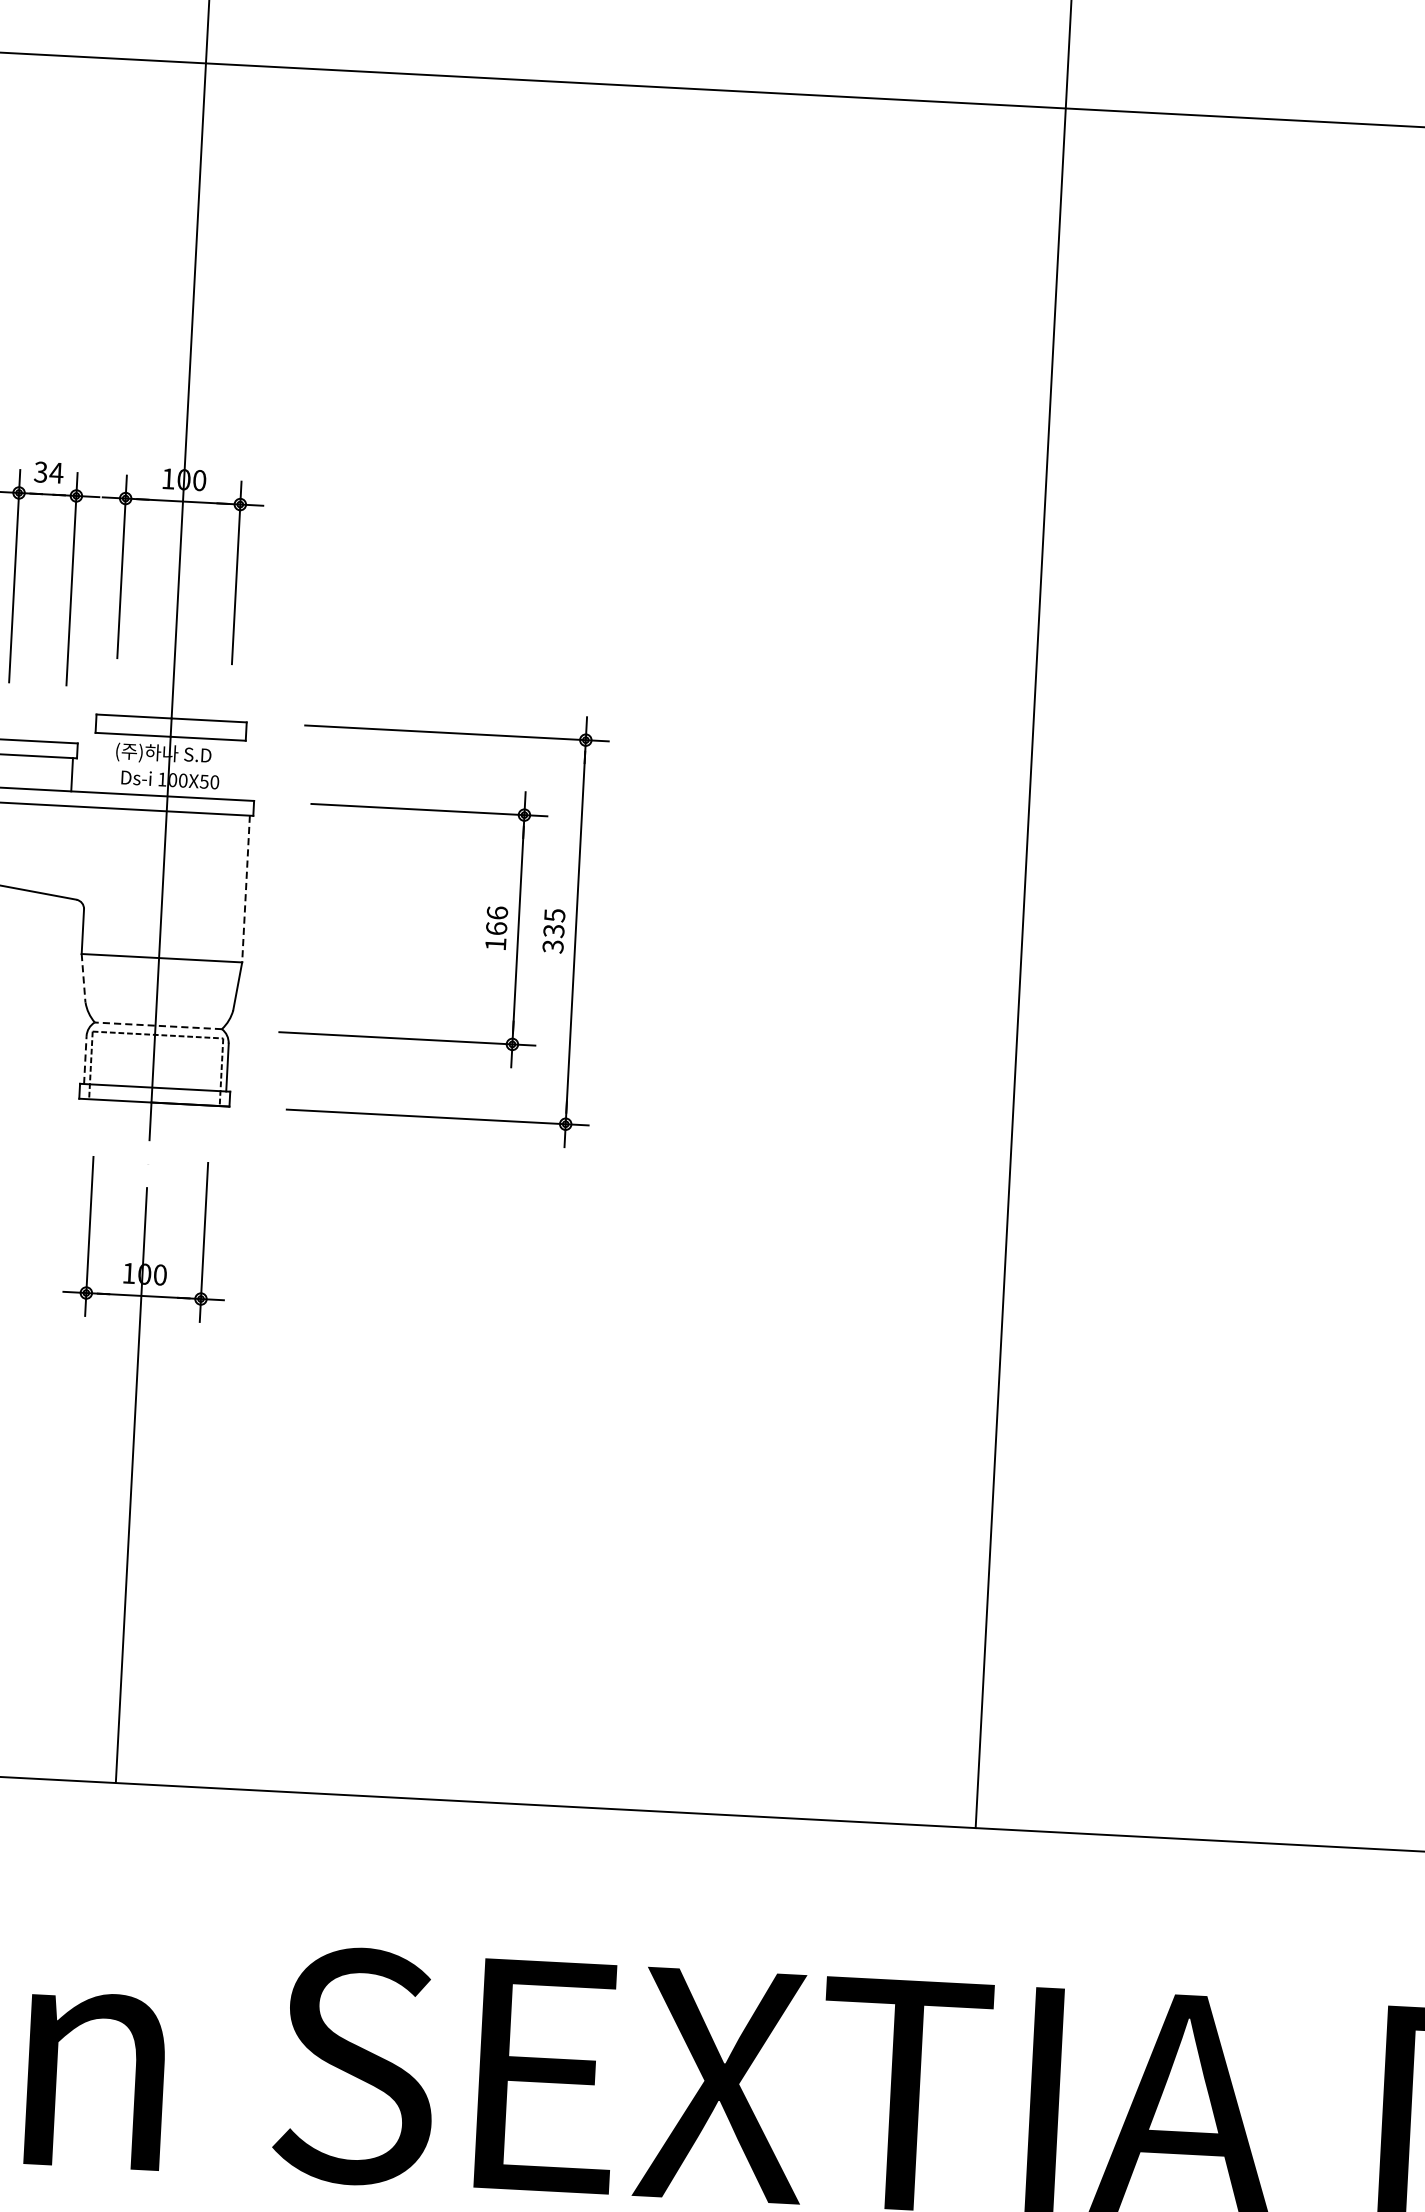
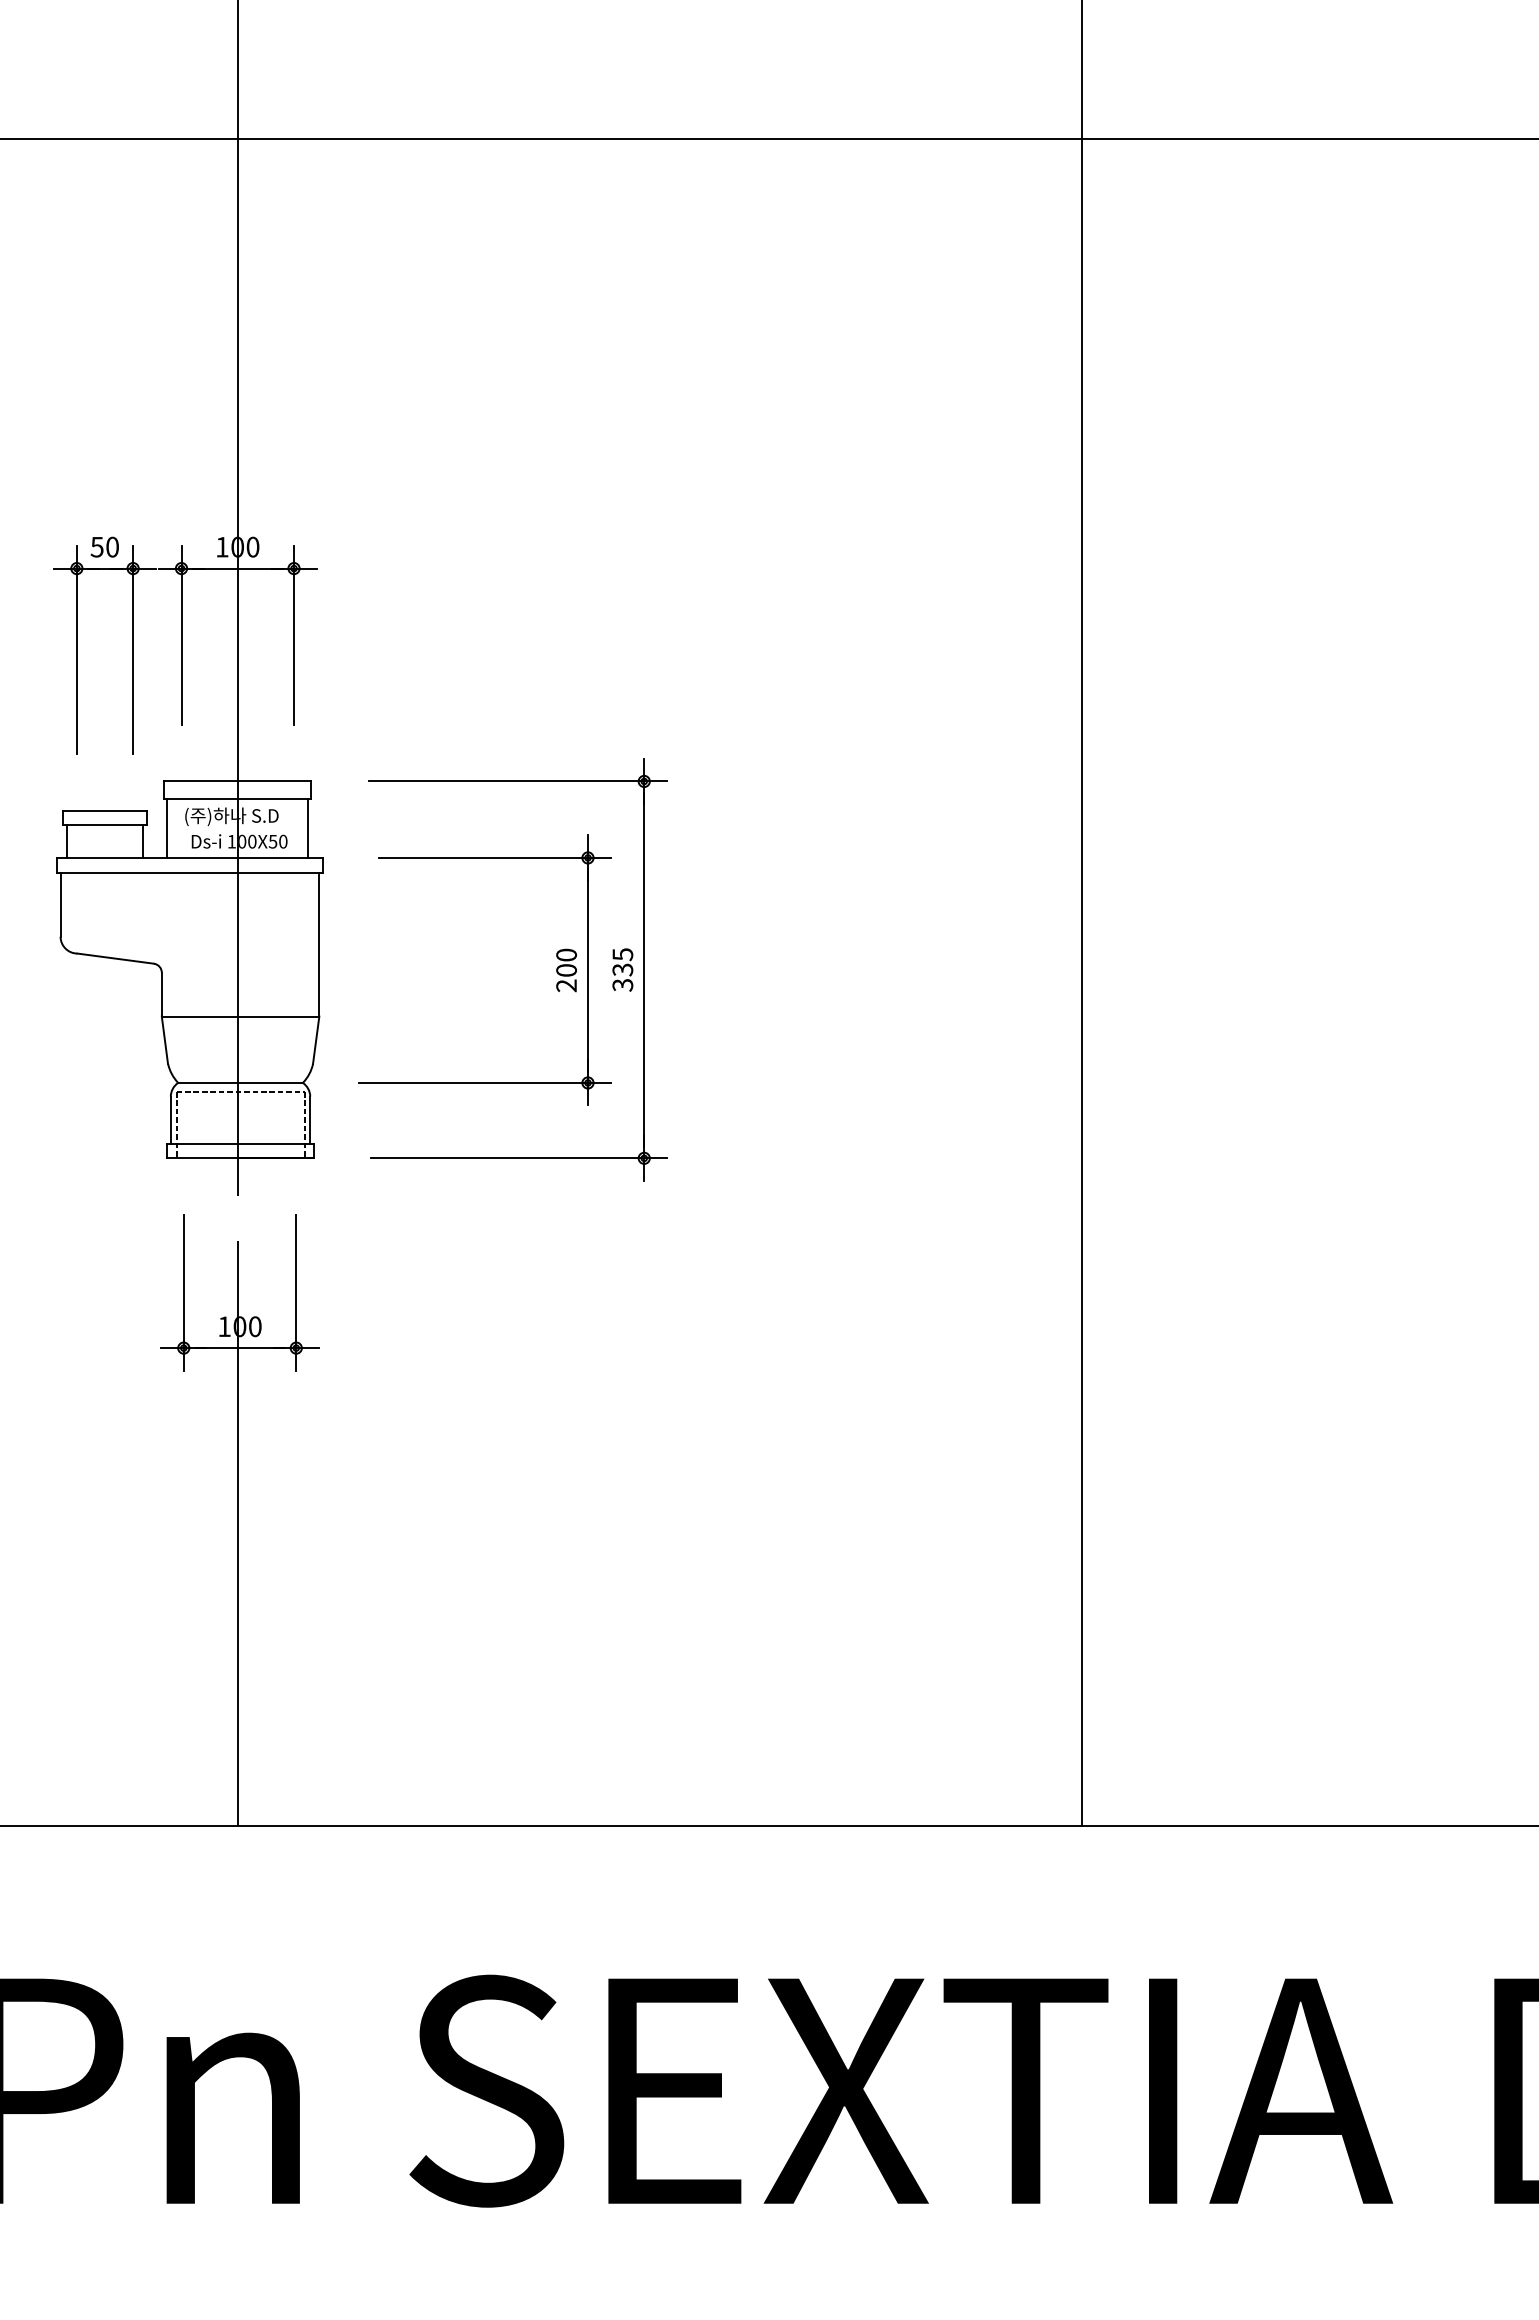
text: (49, 471) -> (105, 546), 34 -> 50
line: (97, 762) -> (167, 828), added
line: (241, 770) -> (308, 828), added
line: (246, 890) -> (319, 945), dashed -> solid
text: (496, 928) -> (566, 970), 166 -> 200
line: (83, 978) -> (164, 1040), dashed -> solid
line: (158, 1025) -> (240, 1082), dashed -> solid
line: (84, 1060) -> (170, 1120), dashed -> solid

